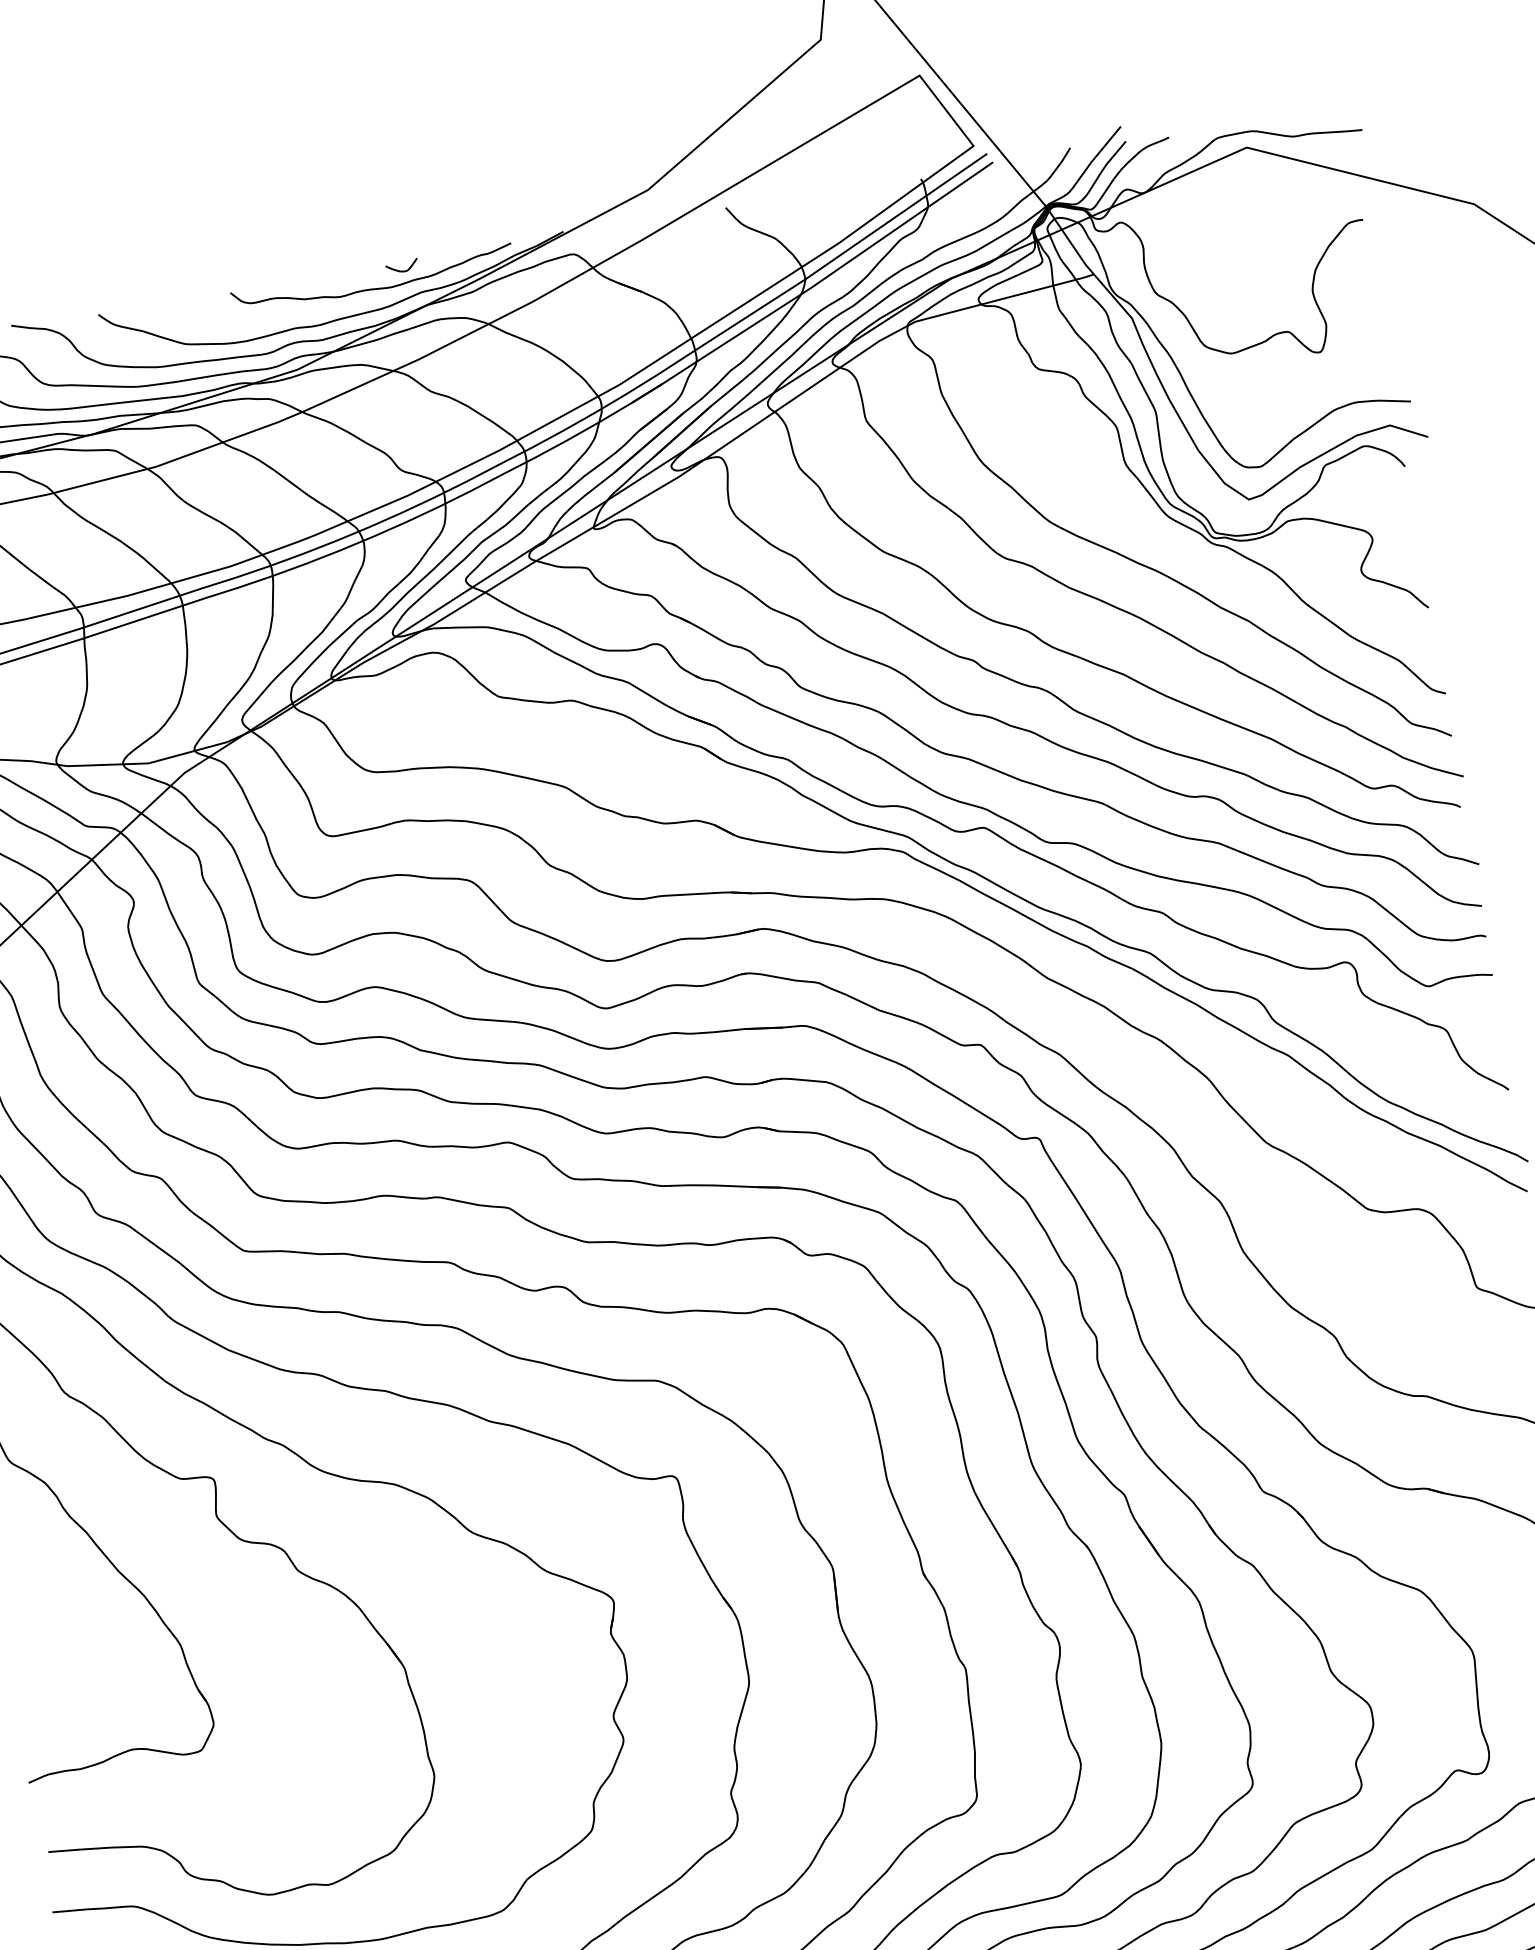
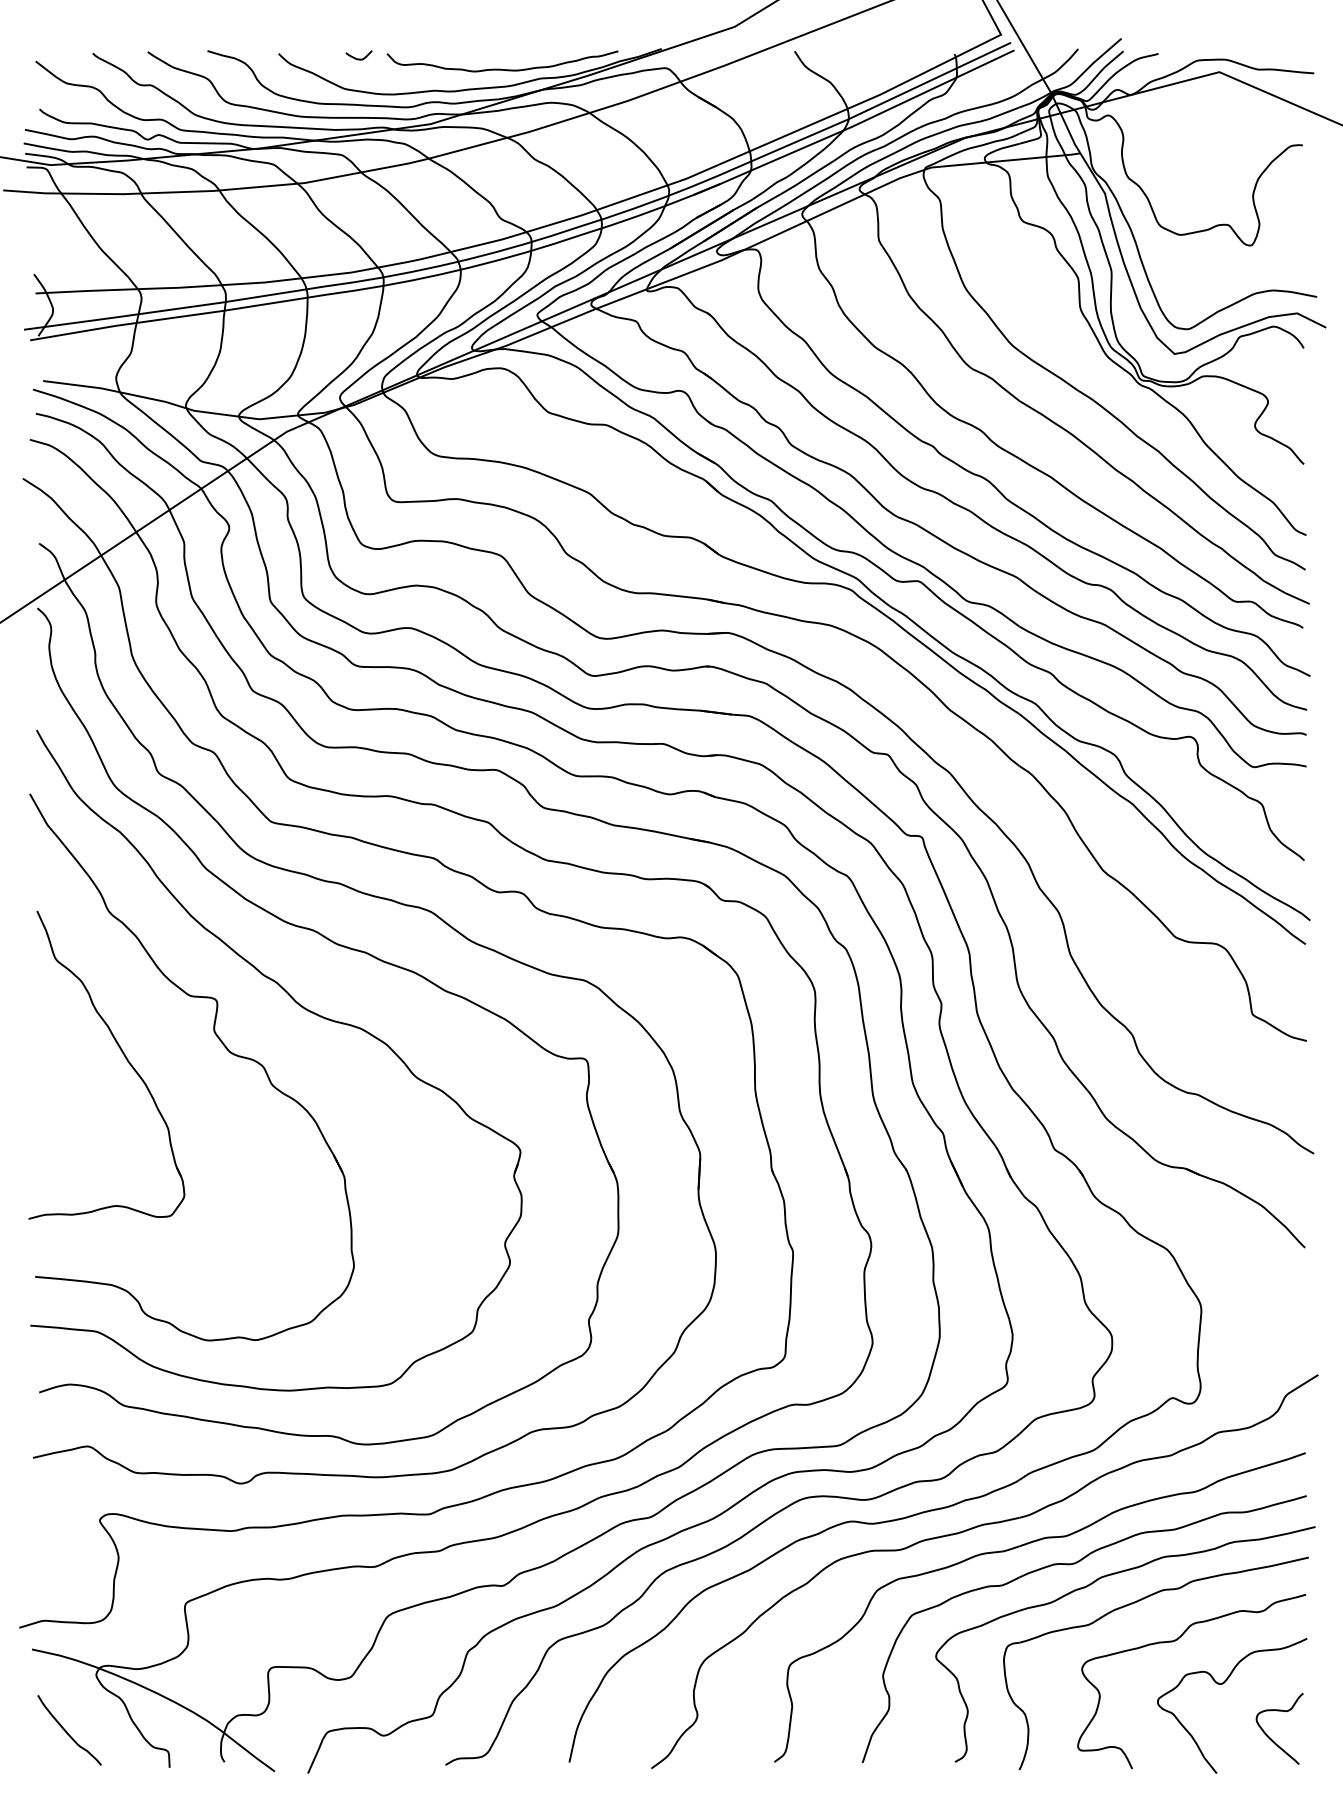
curve: (402, 270) -> (358, 58), moved

